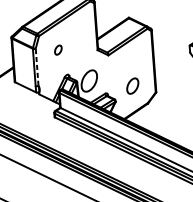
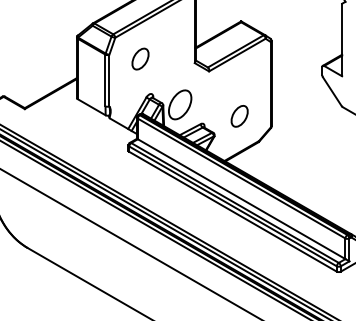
part: (58, 49) -> (140, 58), size x1.67
line: (37, 67) -> (109, 80), dashed -> solid

